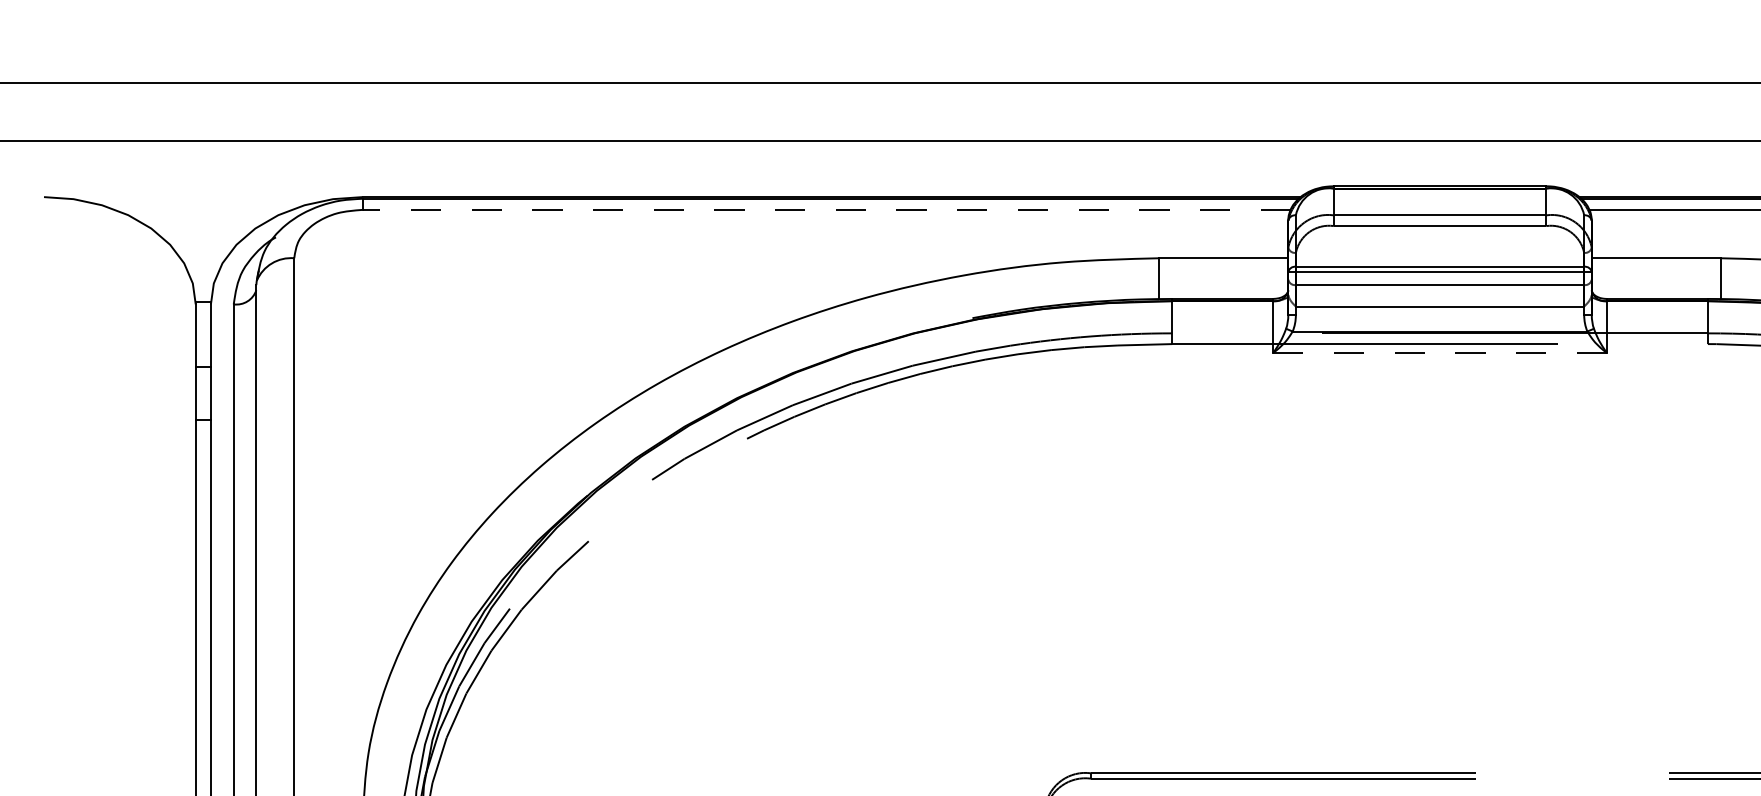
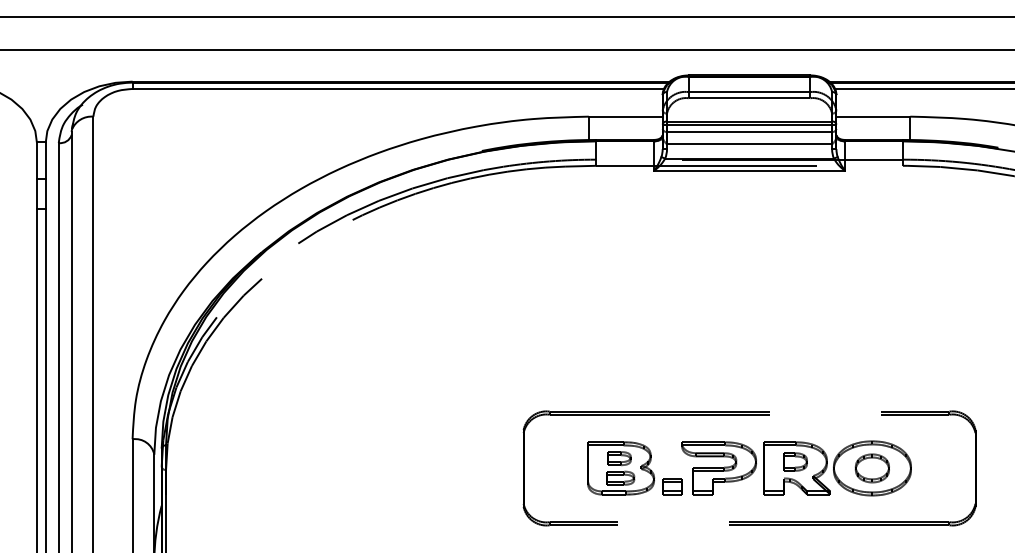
line: (827, 209) -> (398, 88), dashed -> solid
line: (1439, 352) -> (749, 170), dashed -> solid

